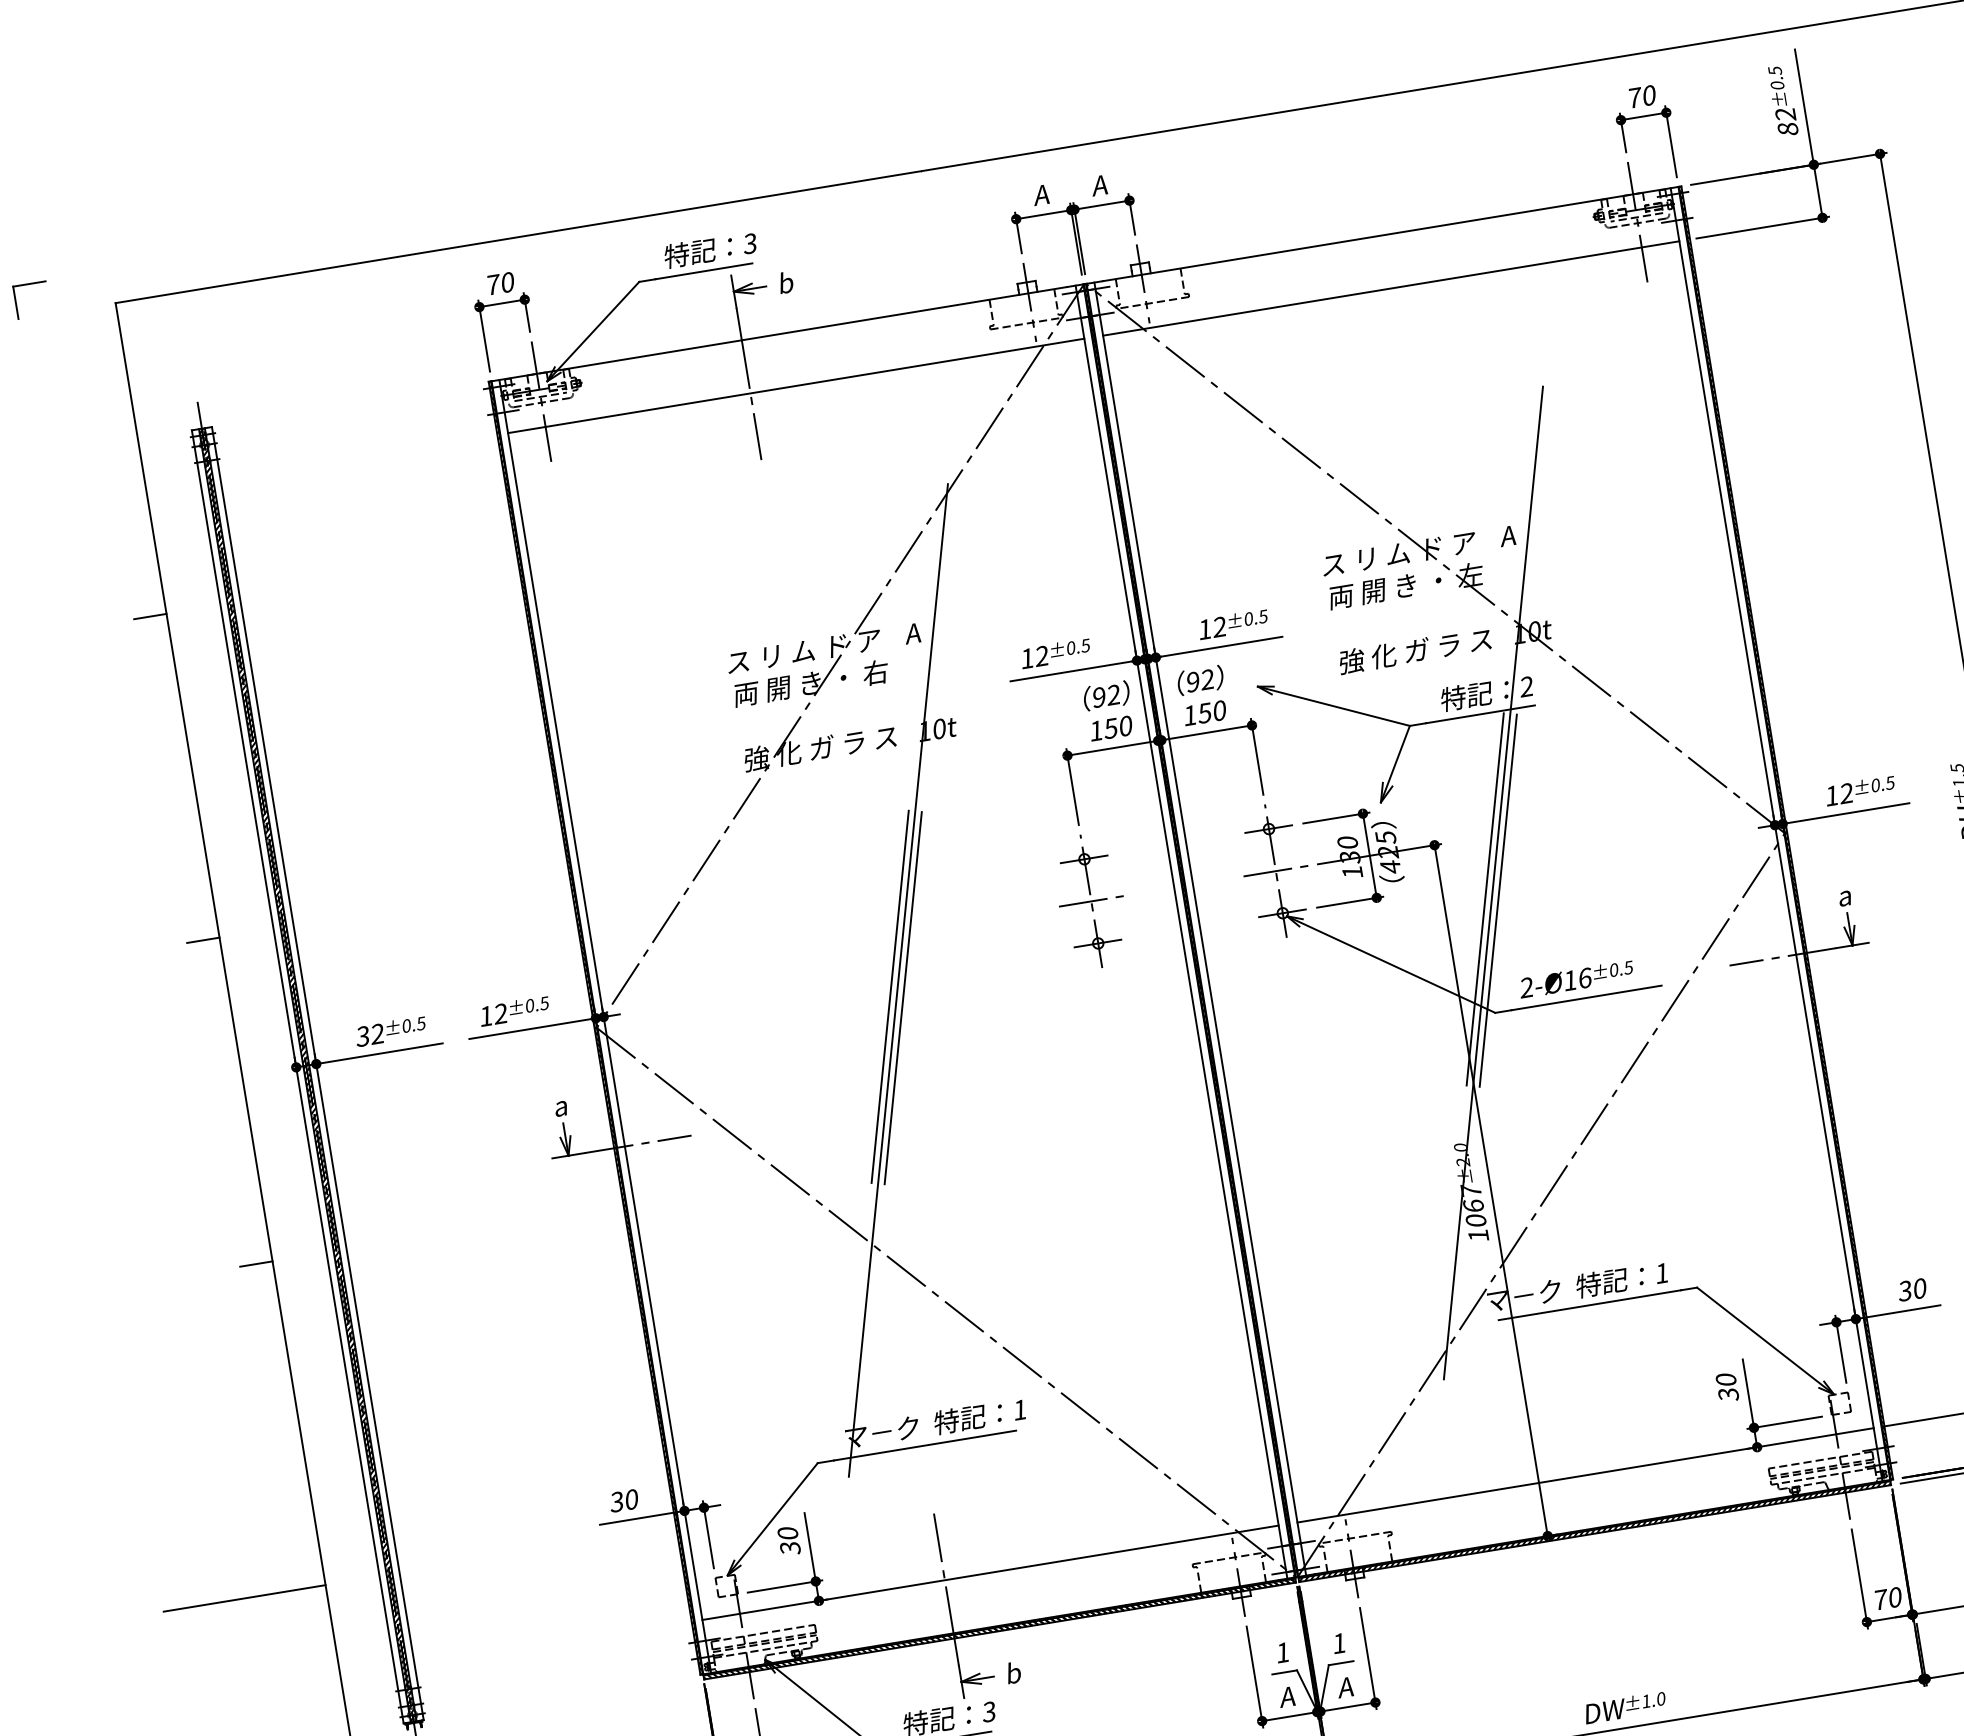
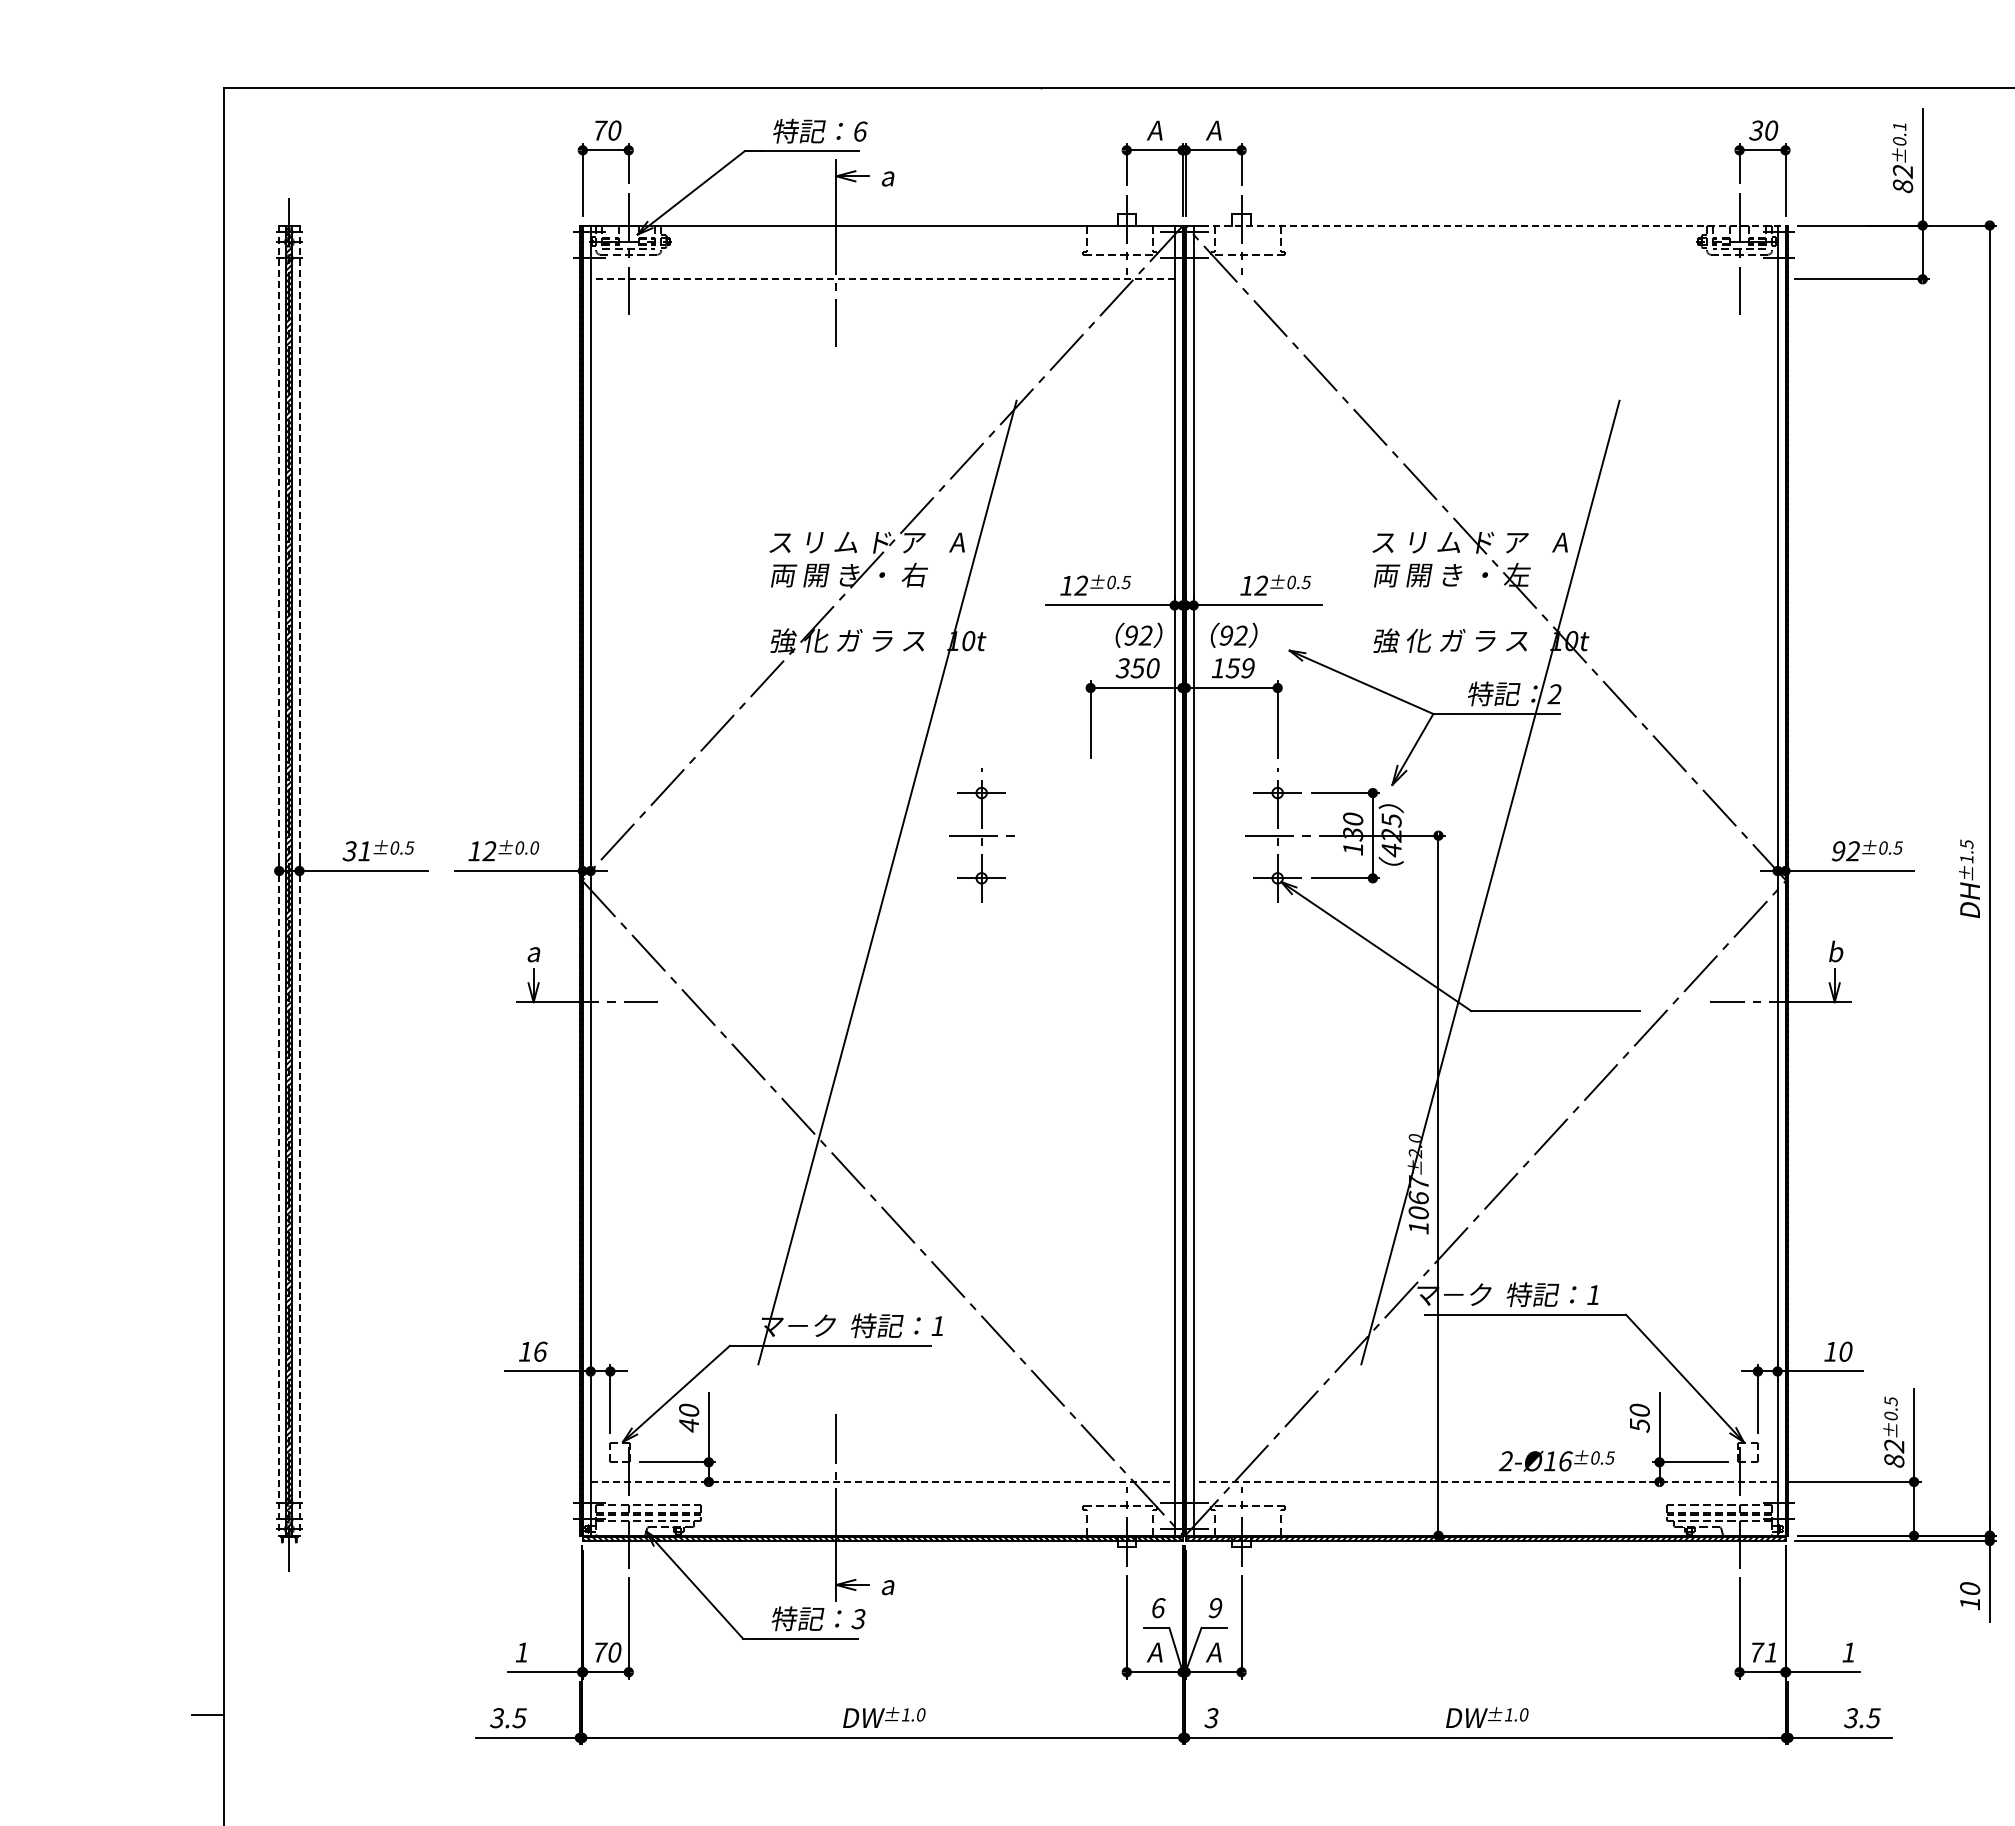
text: (1774, 70) -> (1899, 126), ±0.5 -> ±0.1
text: (1634, 97) -> (1756, 130), 70 -> 30
line: (1390, 234) -> (1493, 225), solid -> dashed
text: (749, 243) -> (859, 131), 3 -> 6
text: (785, 282) -> (888, 175), b -> a
part: (29, 284) -> (142, 55), removed
line: (1391, 288) -> (1485, 279), removed
line: (796, 386) -> (882, 279), solid -> dashed
line: (149, 616) -> (207, 402), removed
text: (1219, 711) -> (1247, 668), 150 -> 159
text: (1095, 731) -> (1122, 668), 150 -> 350
text: (1831, 796) -> (1838, 851), 12 -> 92
text: (1845, 895) -> (1835, 951), a -> b
line: (1485, 899) -> (1479, 897), removed
line: (1497, 900) -> (1491, 900), removed
part: (1091, 901) -> (981, 835), moved
line: (202, 940) -> (207, 730), removed
text: (1576, 978) -> (1556, 1460), moved
line: (889, 996) -> (876, 897), removed
line: (902, 998) -> (888, 900), removed
text: (544, 1002) -> (534, 847), ±0.5 -> ±0.0
text: (377, 1034) -> (364, 851), 32 -> 31
line: (317, 1074) -> (299, 881), solid -> dashed
line: (298, 1077) -> (279, 881), solid -> dashed
line: (255, 1263) -> (207, 1058), removed
text: (1904, 1290) -> (1830, 1351), 30 -> 10
text: (1727, 1392) -> (1639, 1423), 30 -> 50
line: (1585, 1474) -> (1485, 1481), solid -> dashed
text: (623, 1500) -> (532, 1351), 30 -> 16
text: (790, 1548) -> (689, 1425), 30 -> 40
line: (990, 1572) -> (882, 1481), solid -> dashed
text: (1895, 1597) -> (1771, 1652), 70 -> 71
line: (244, 1598) -> (142, 1386), removed
text: (1339, 1643) -> (1215, 1608), 1 -> 9
text: (1283, 1653) -> (1158, 1608), 1 -> 6
text: (1012, 1673) -> (888, 1584), b -> a

